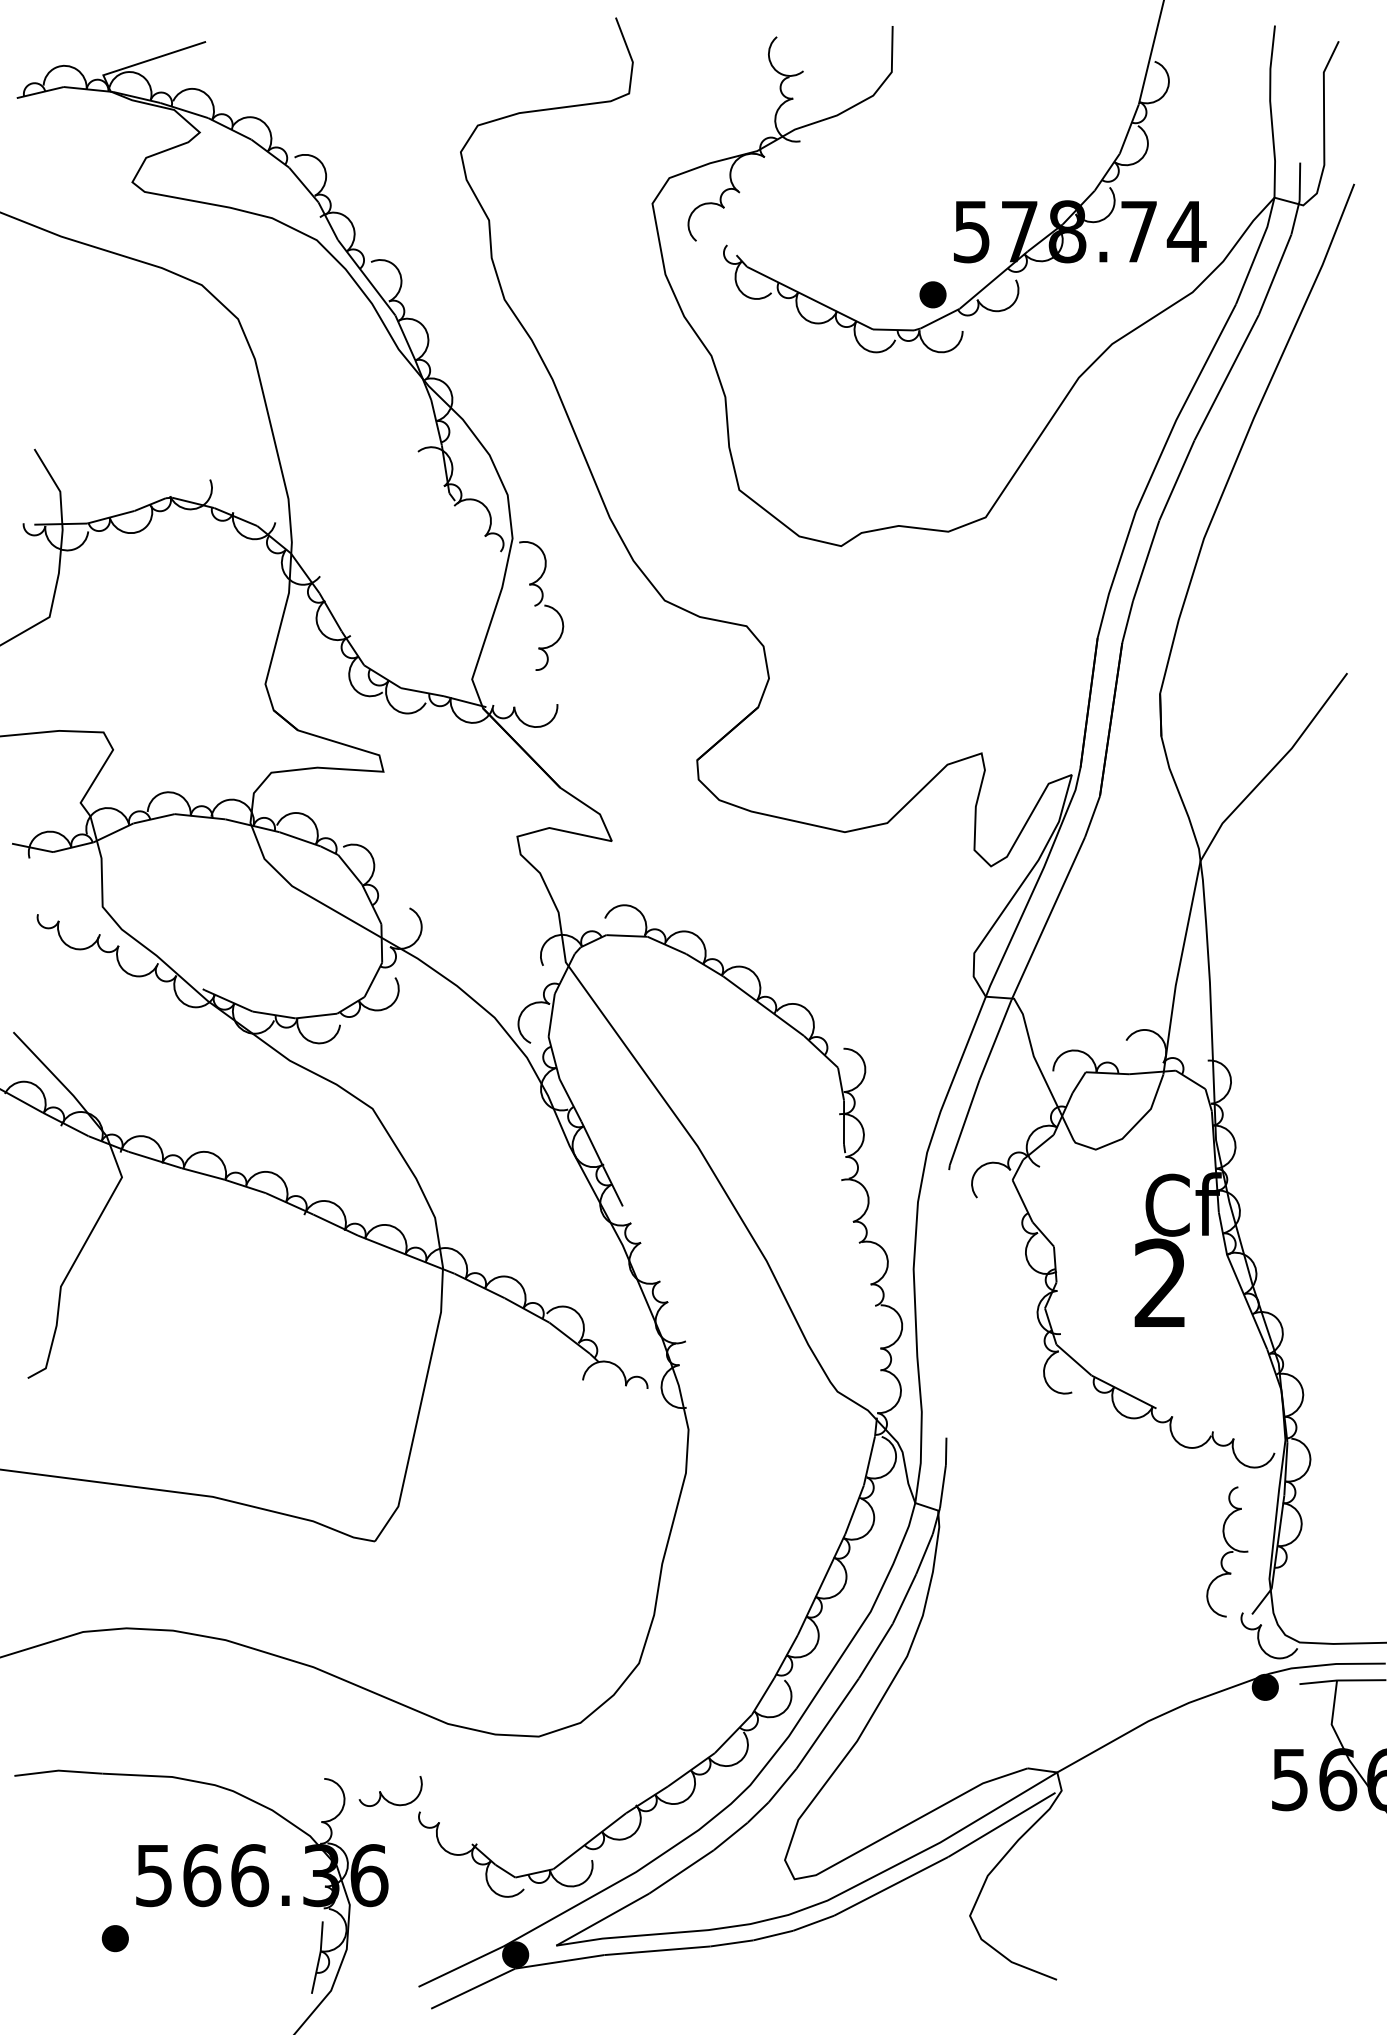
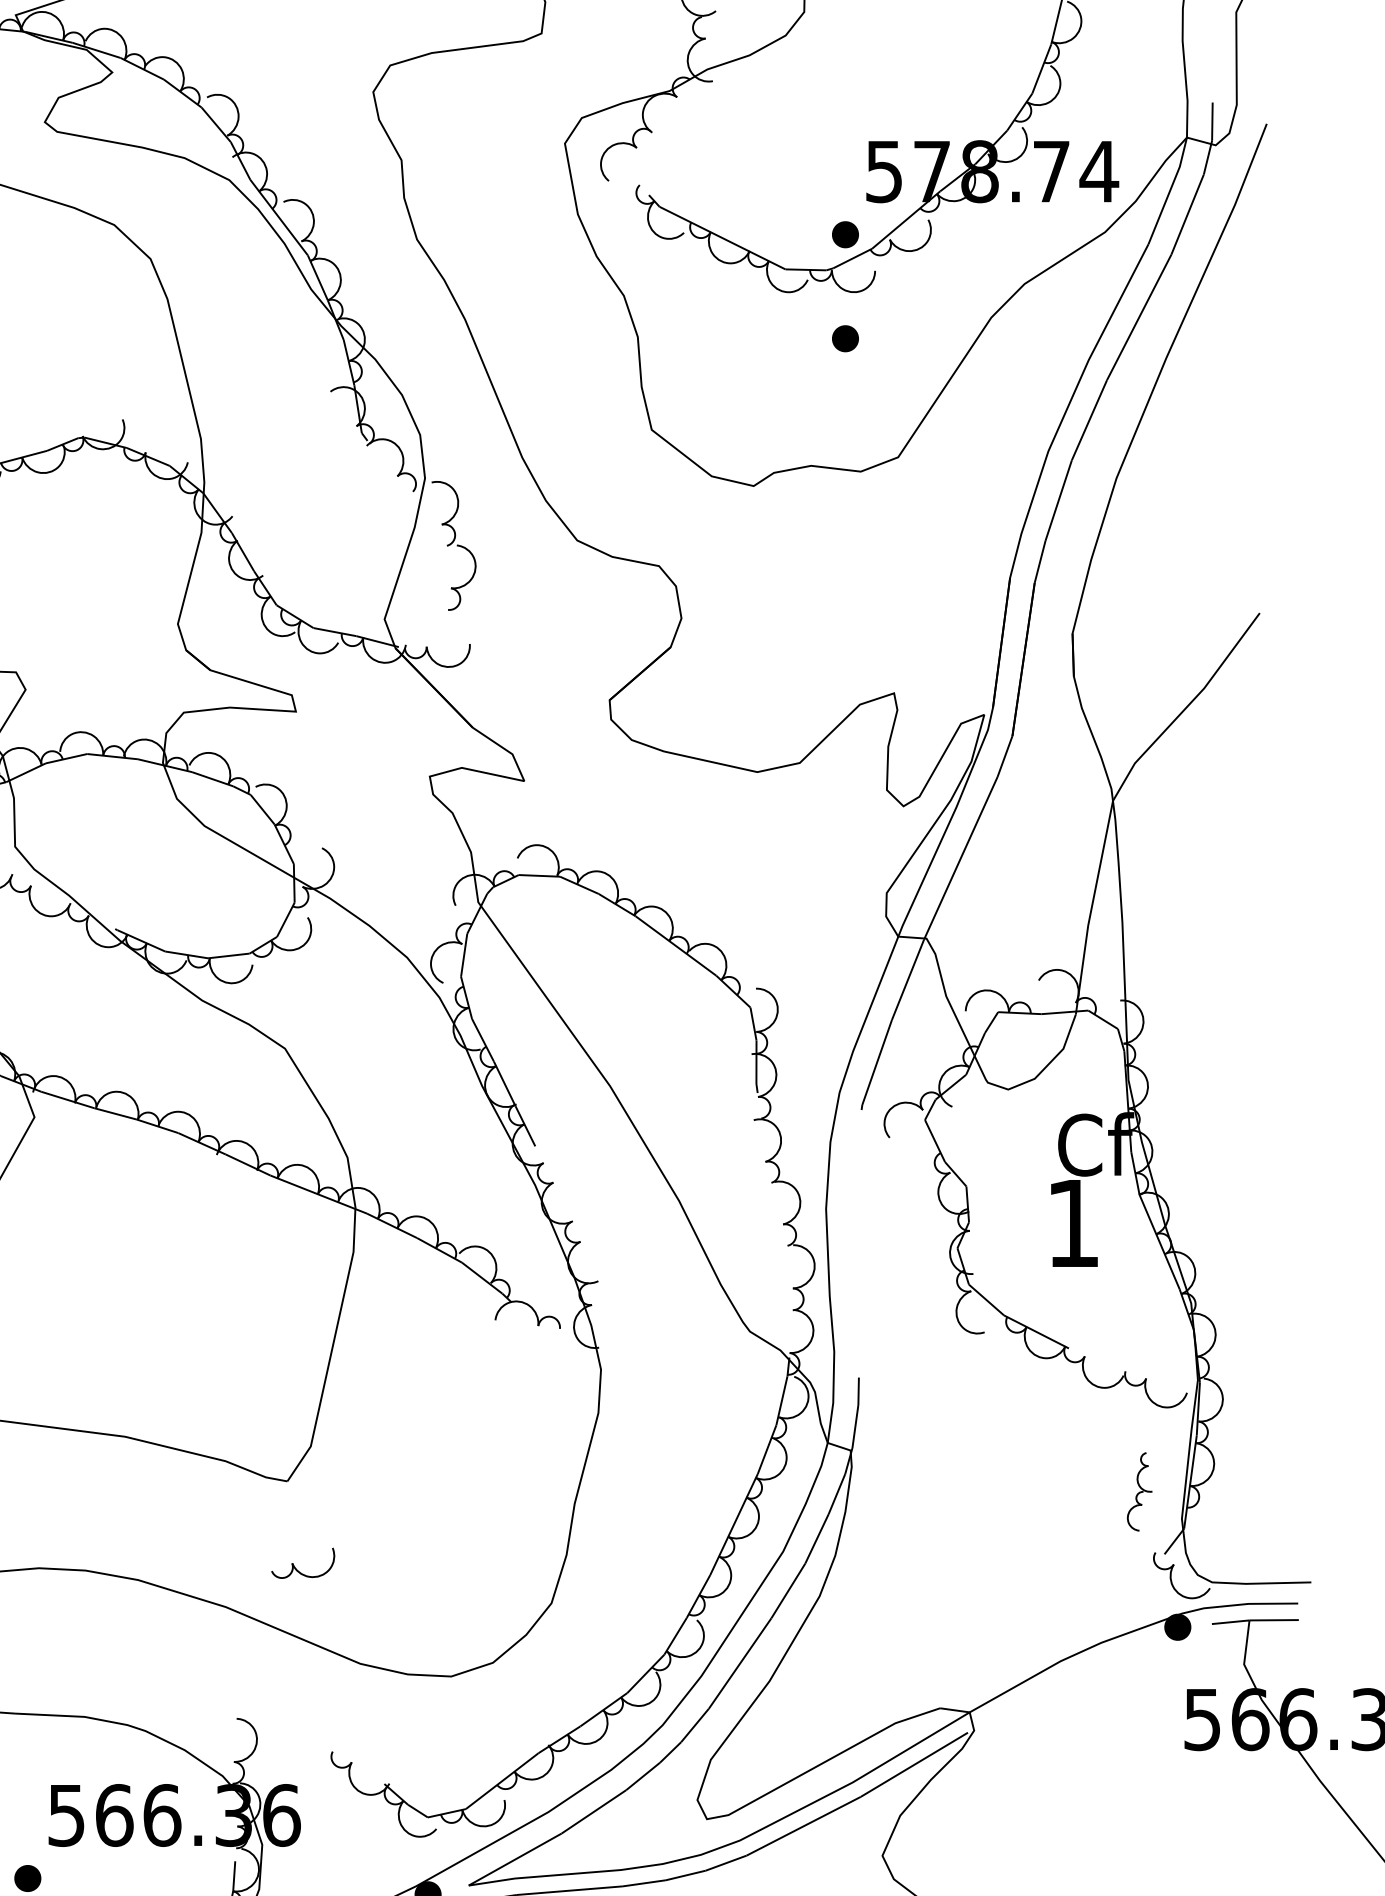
part: (932, 398) -> (844, 338), added
text: (1159, 1282) -> (1071, 1222), 2 -> 1
part: (1227, 1551) -> (1139, 1491), size x0.6
part: (384, 1796) -> (296, 1568), moved

